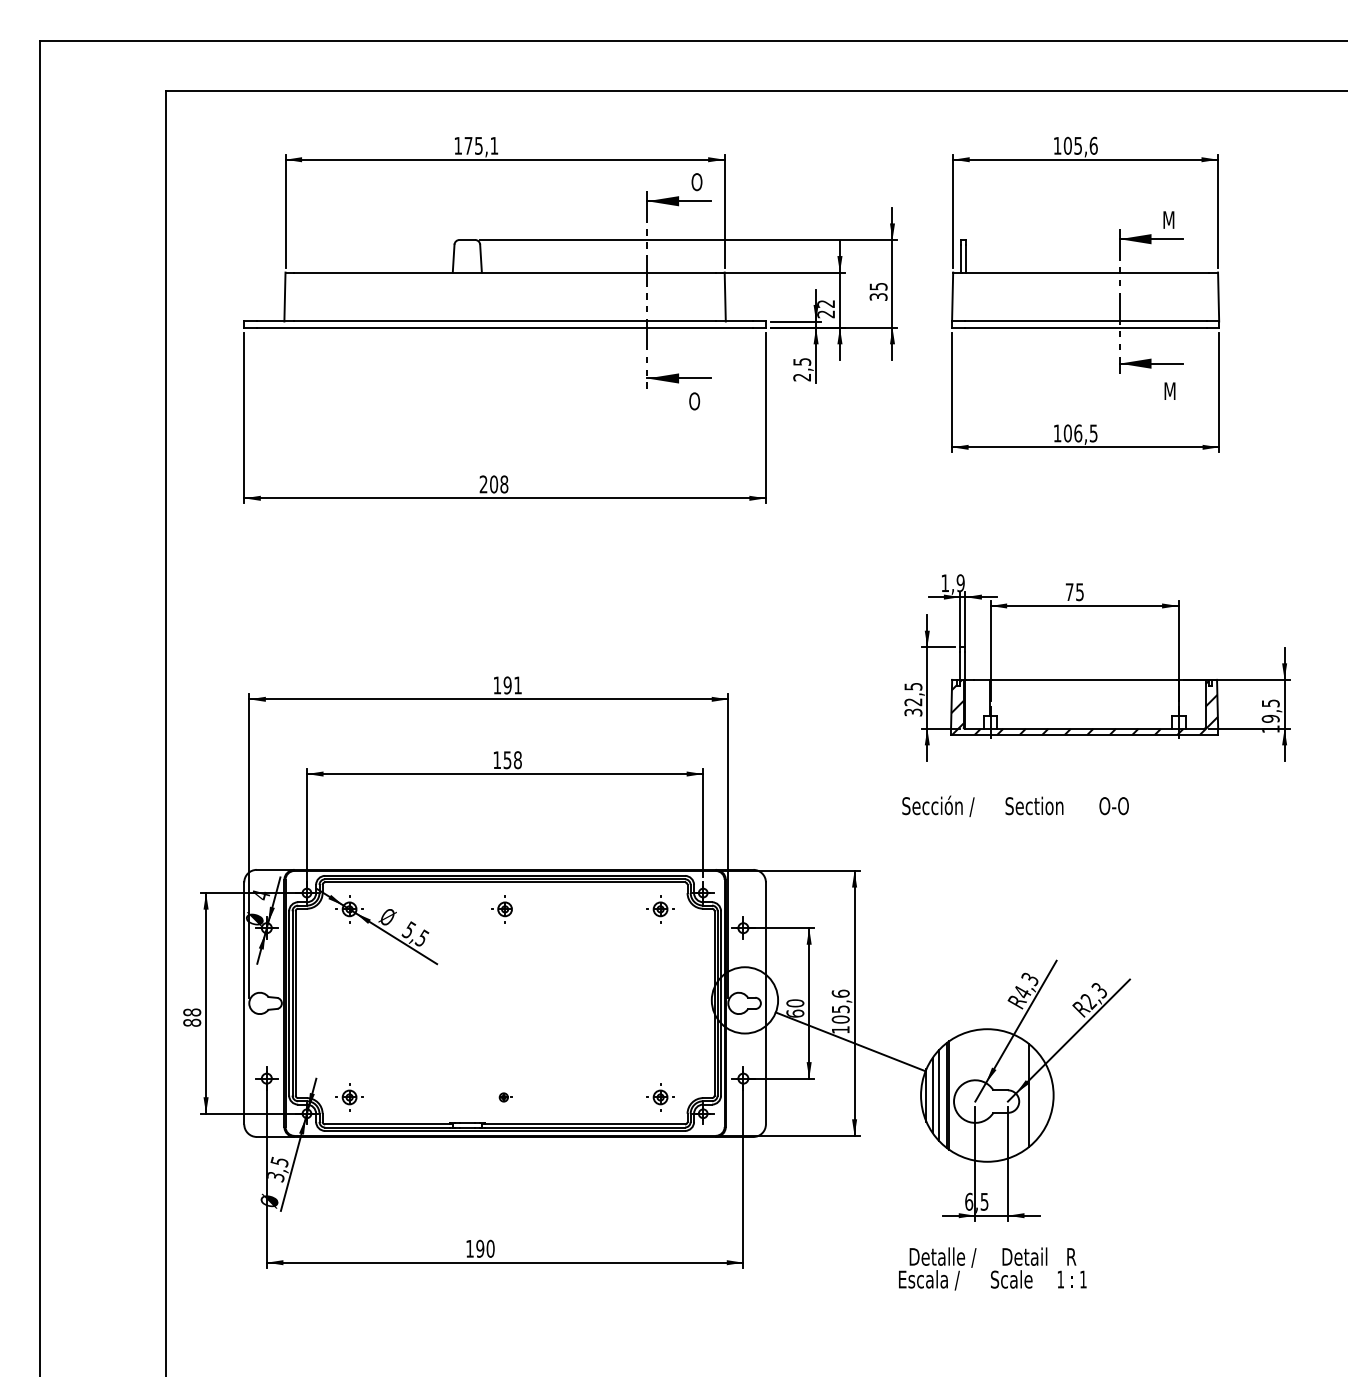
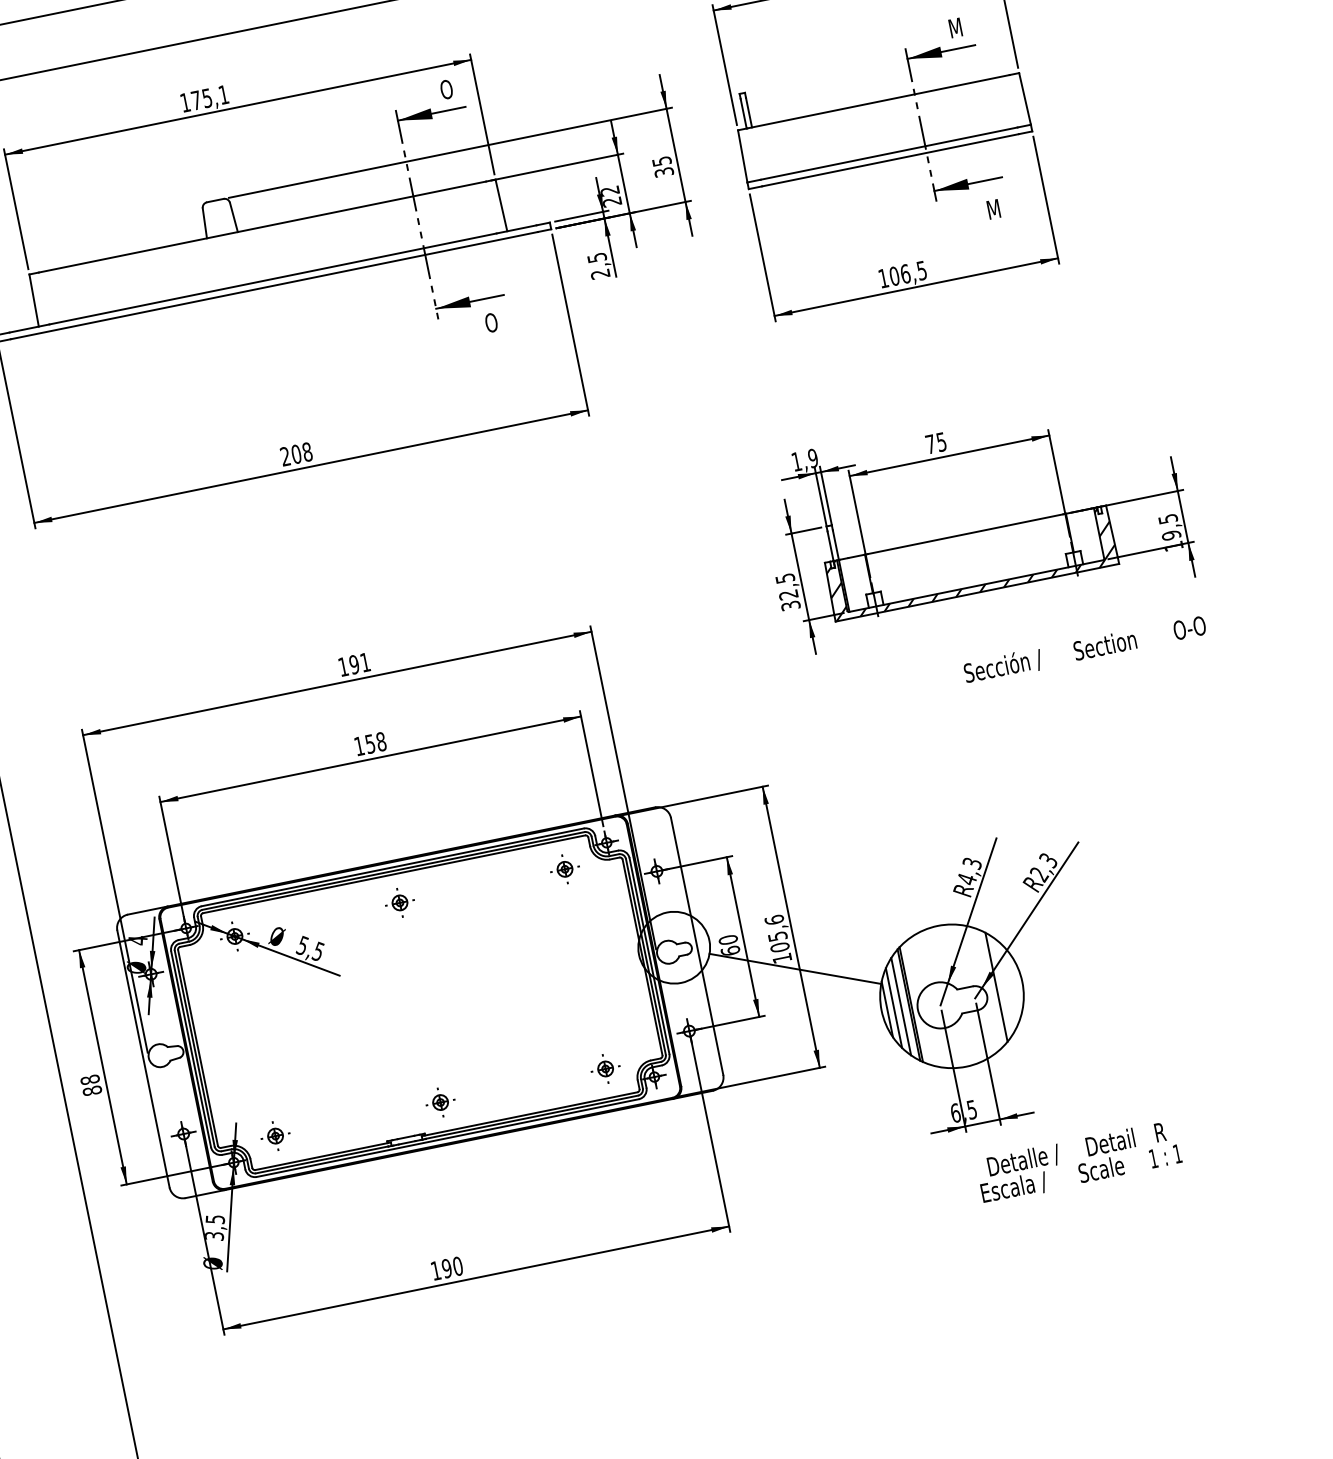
text: (1015, 805) -> (1084, 648), moved
part: (501, 1097) -> (436, 1103), size x1.67
text: (992, 1268) -> (1078, 1161), moved

